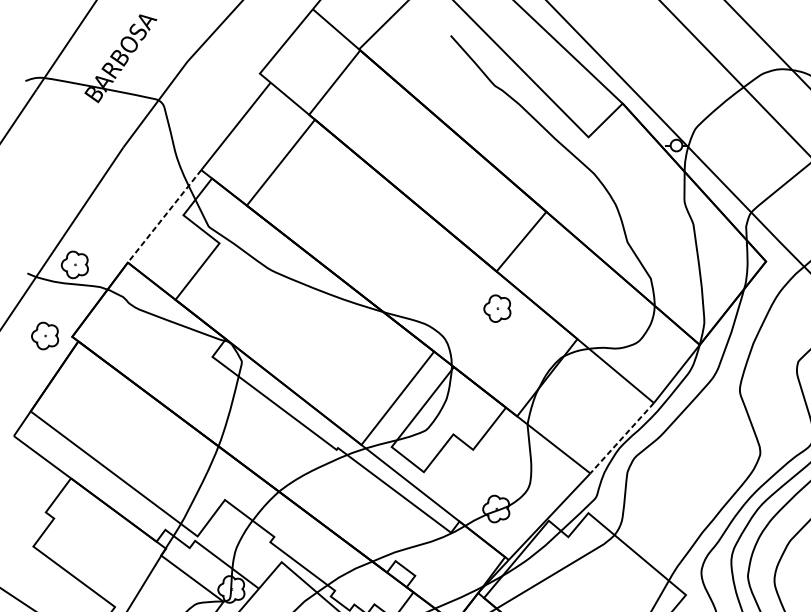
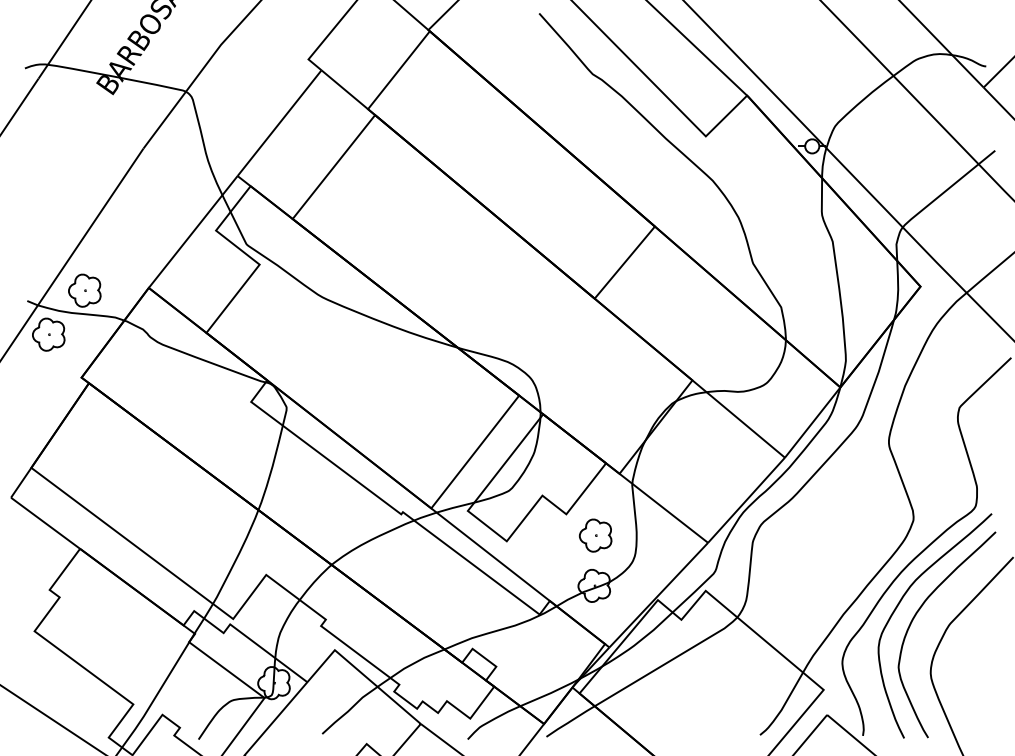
line: (163, 216) -> (192, 232), dashed -> solid
part: (497, 308) -> (595, 535), moved
part: (44, 335) -> (48, 334), moved
line: (622, 438) -> (746, 500), dashed -> solid

